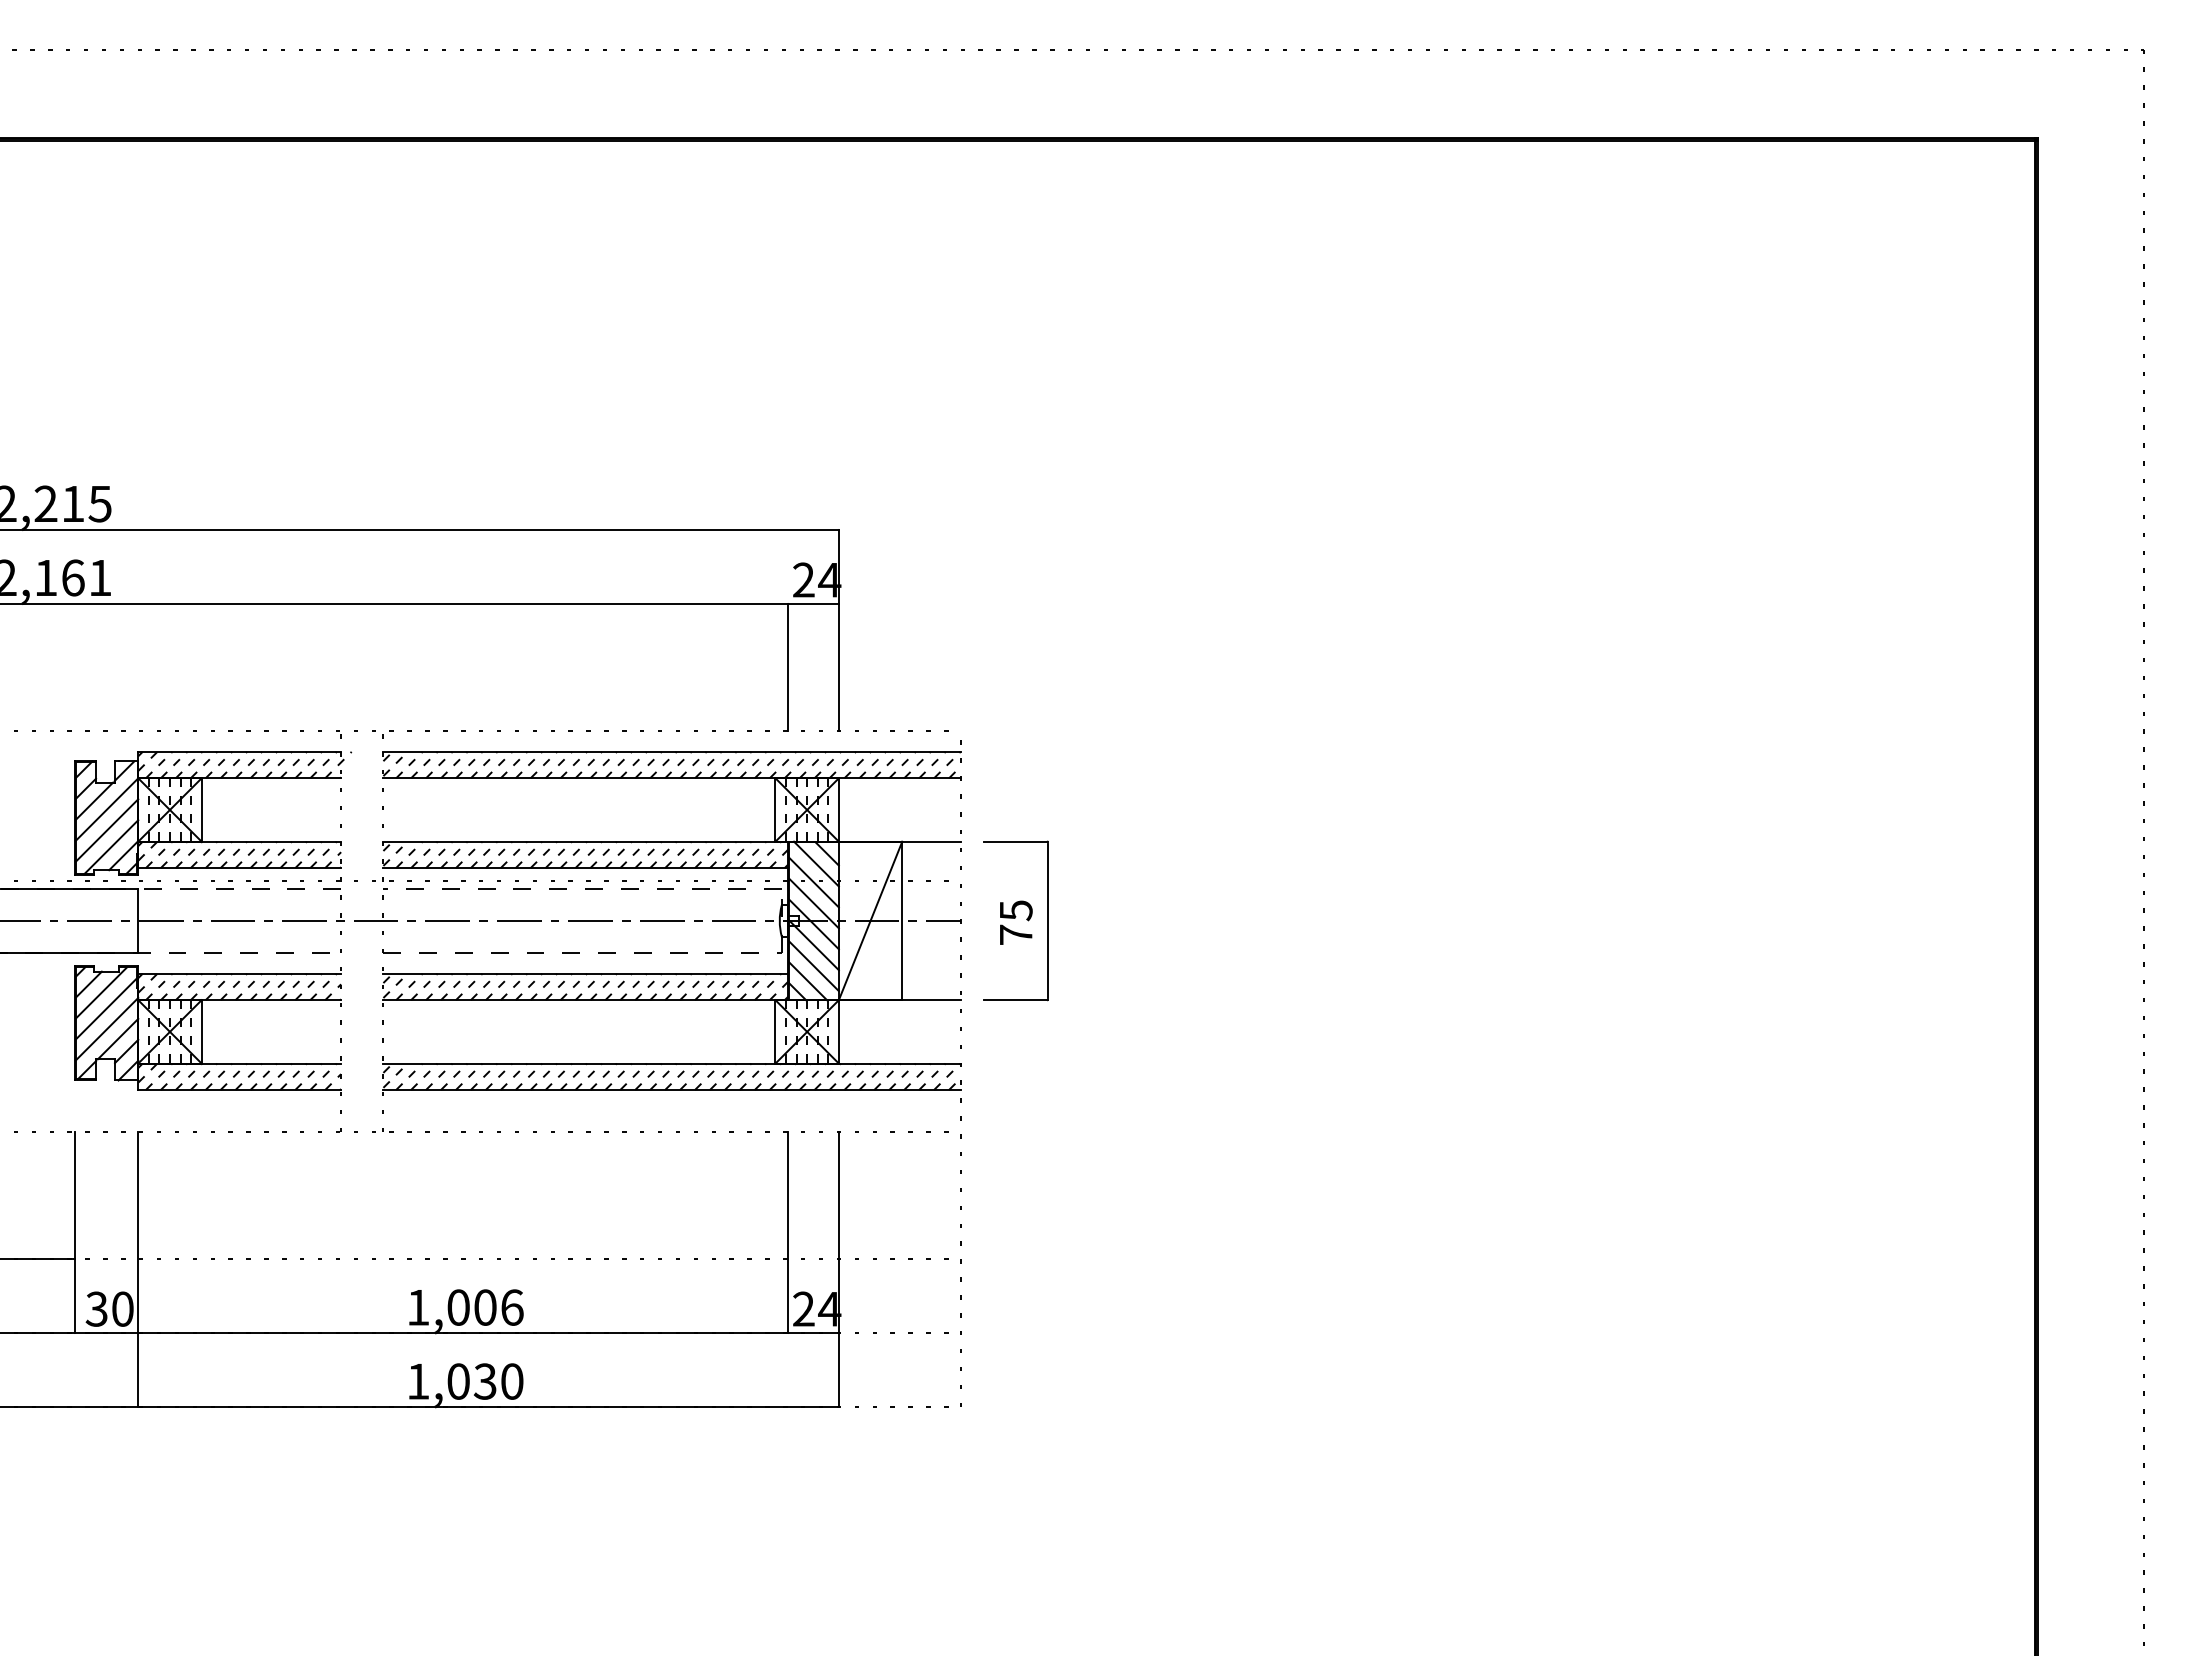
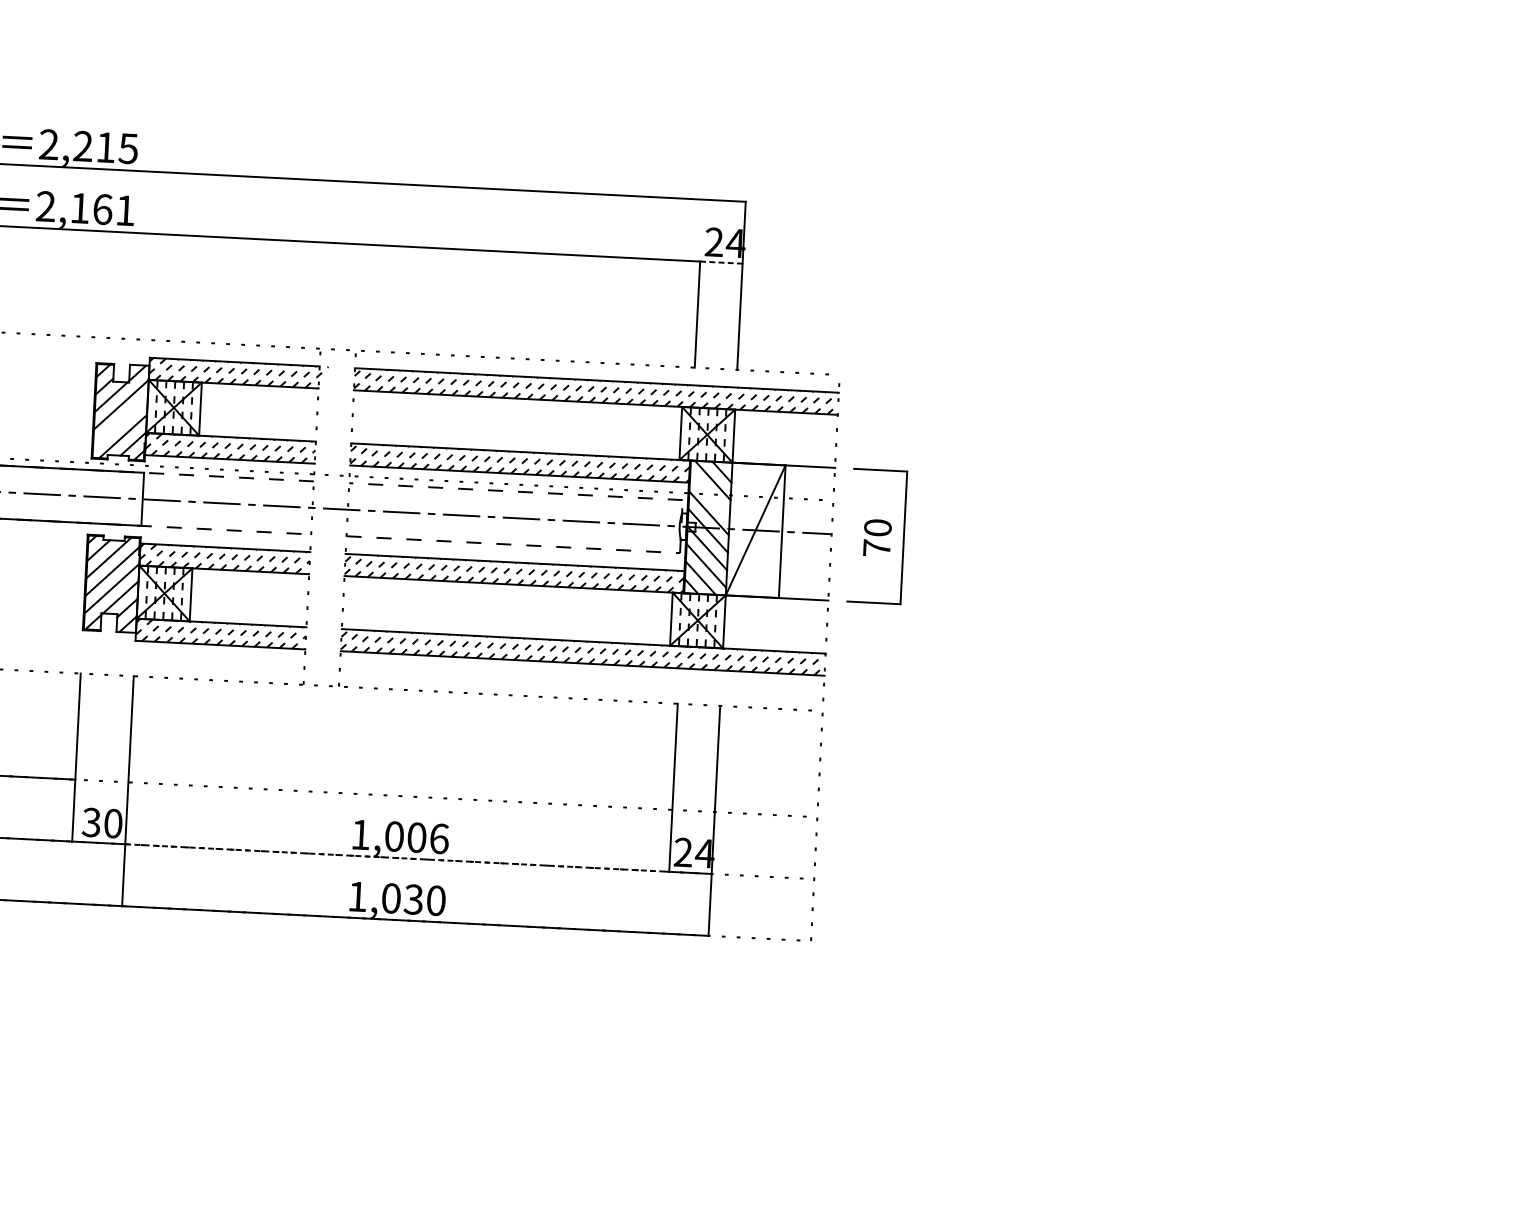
line: (814, 603) -> (722, 262), solid -> dashed
line: (106, 830) -> (119, 422), removed
line: (813, 882) -> (709, 495), removed
text: (1015, 910) -> (877, 527), 75 -> 70
line: (463, 1333) -> (397, 858), solid -> dashed

